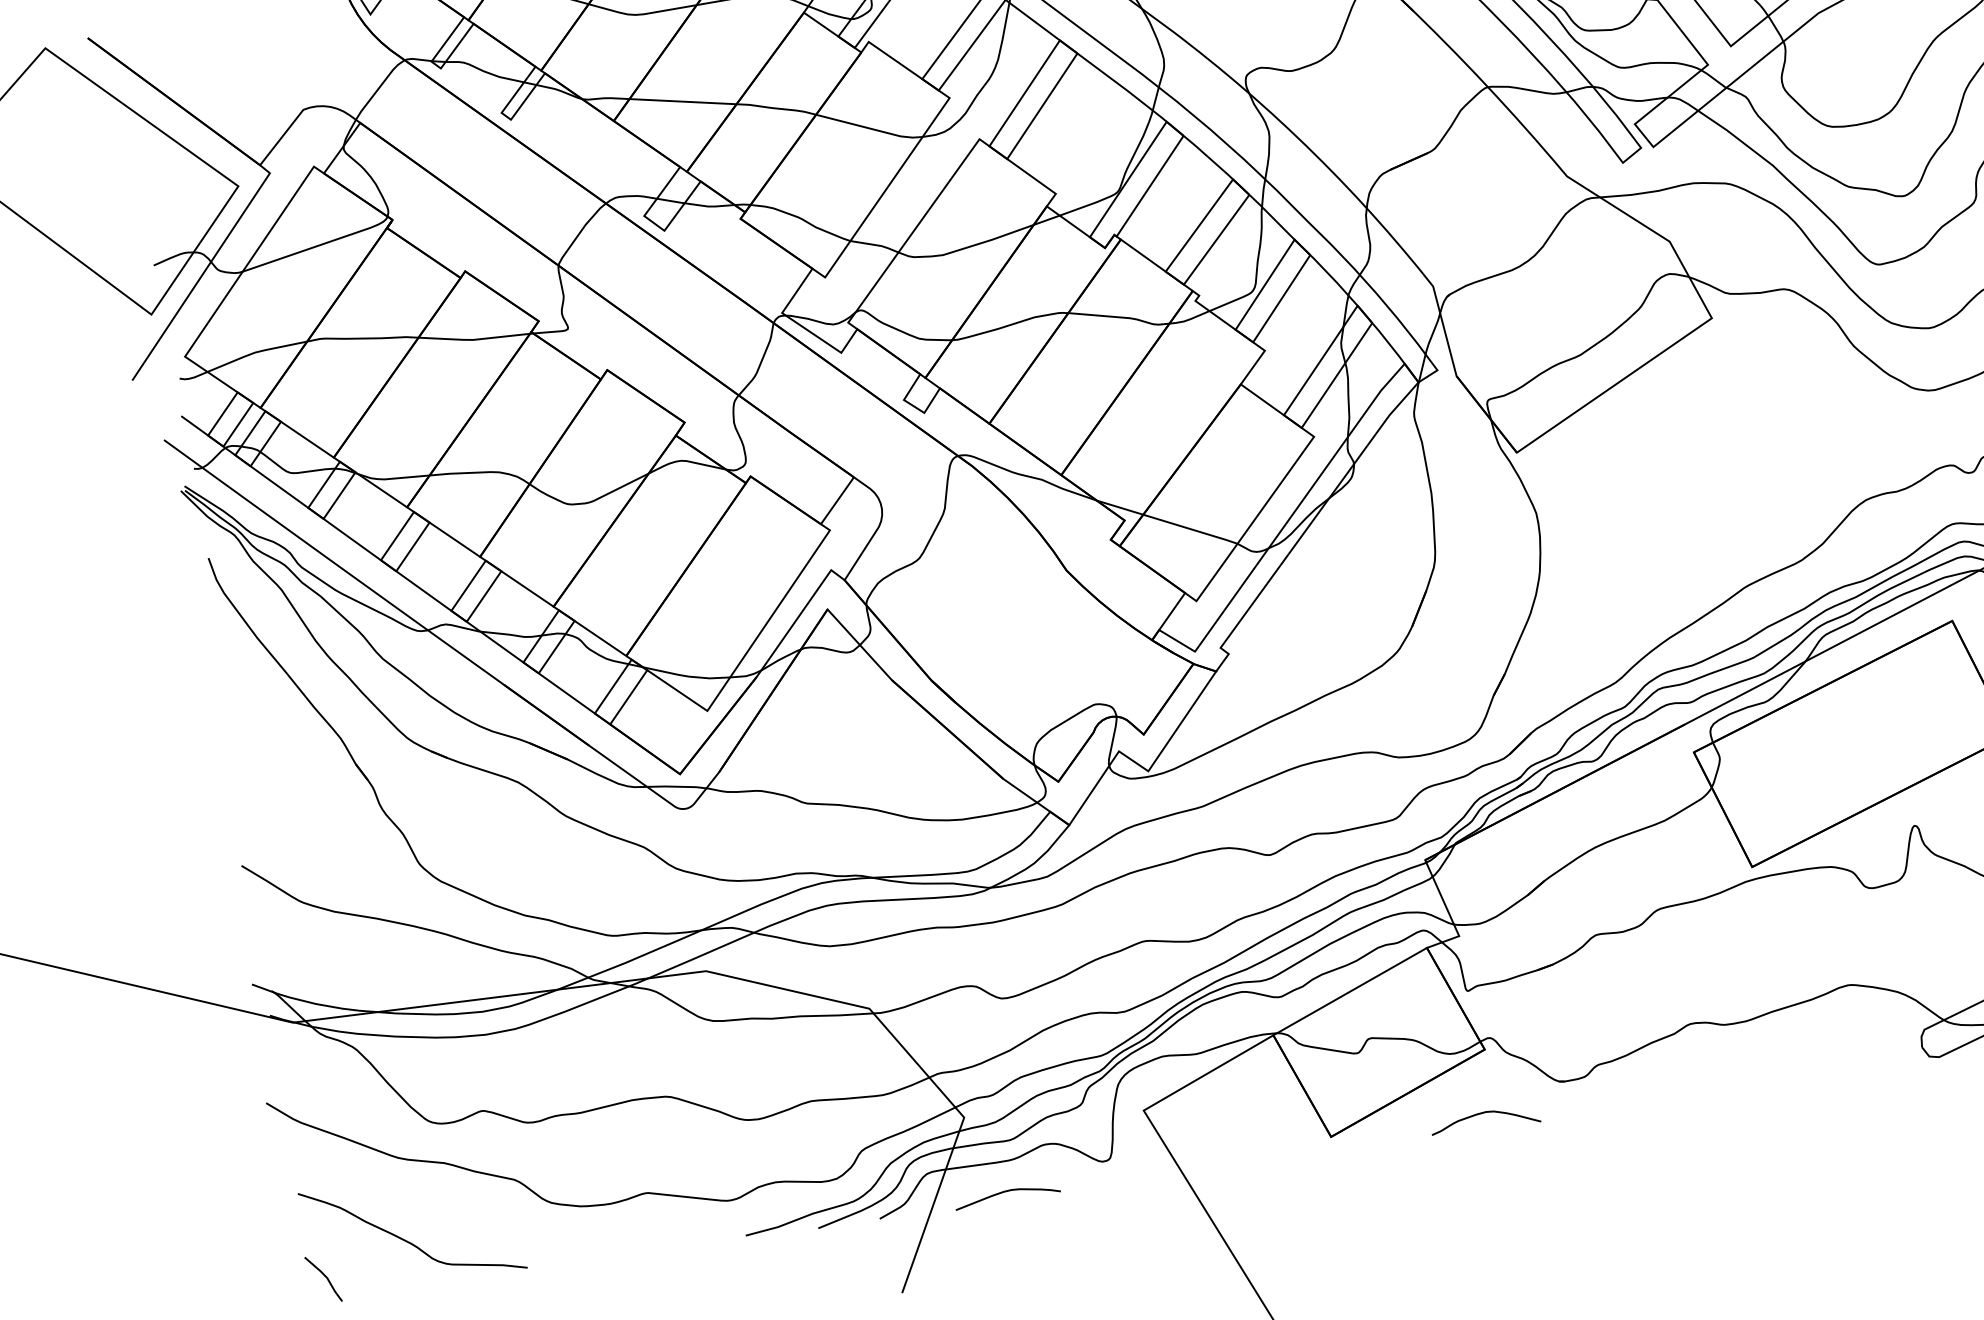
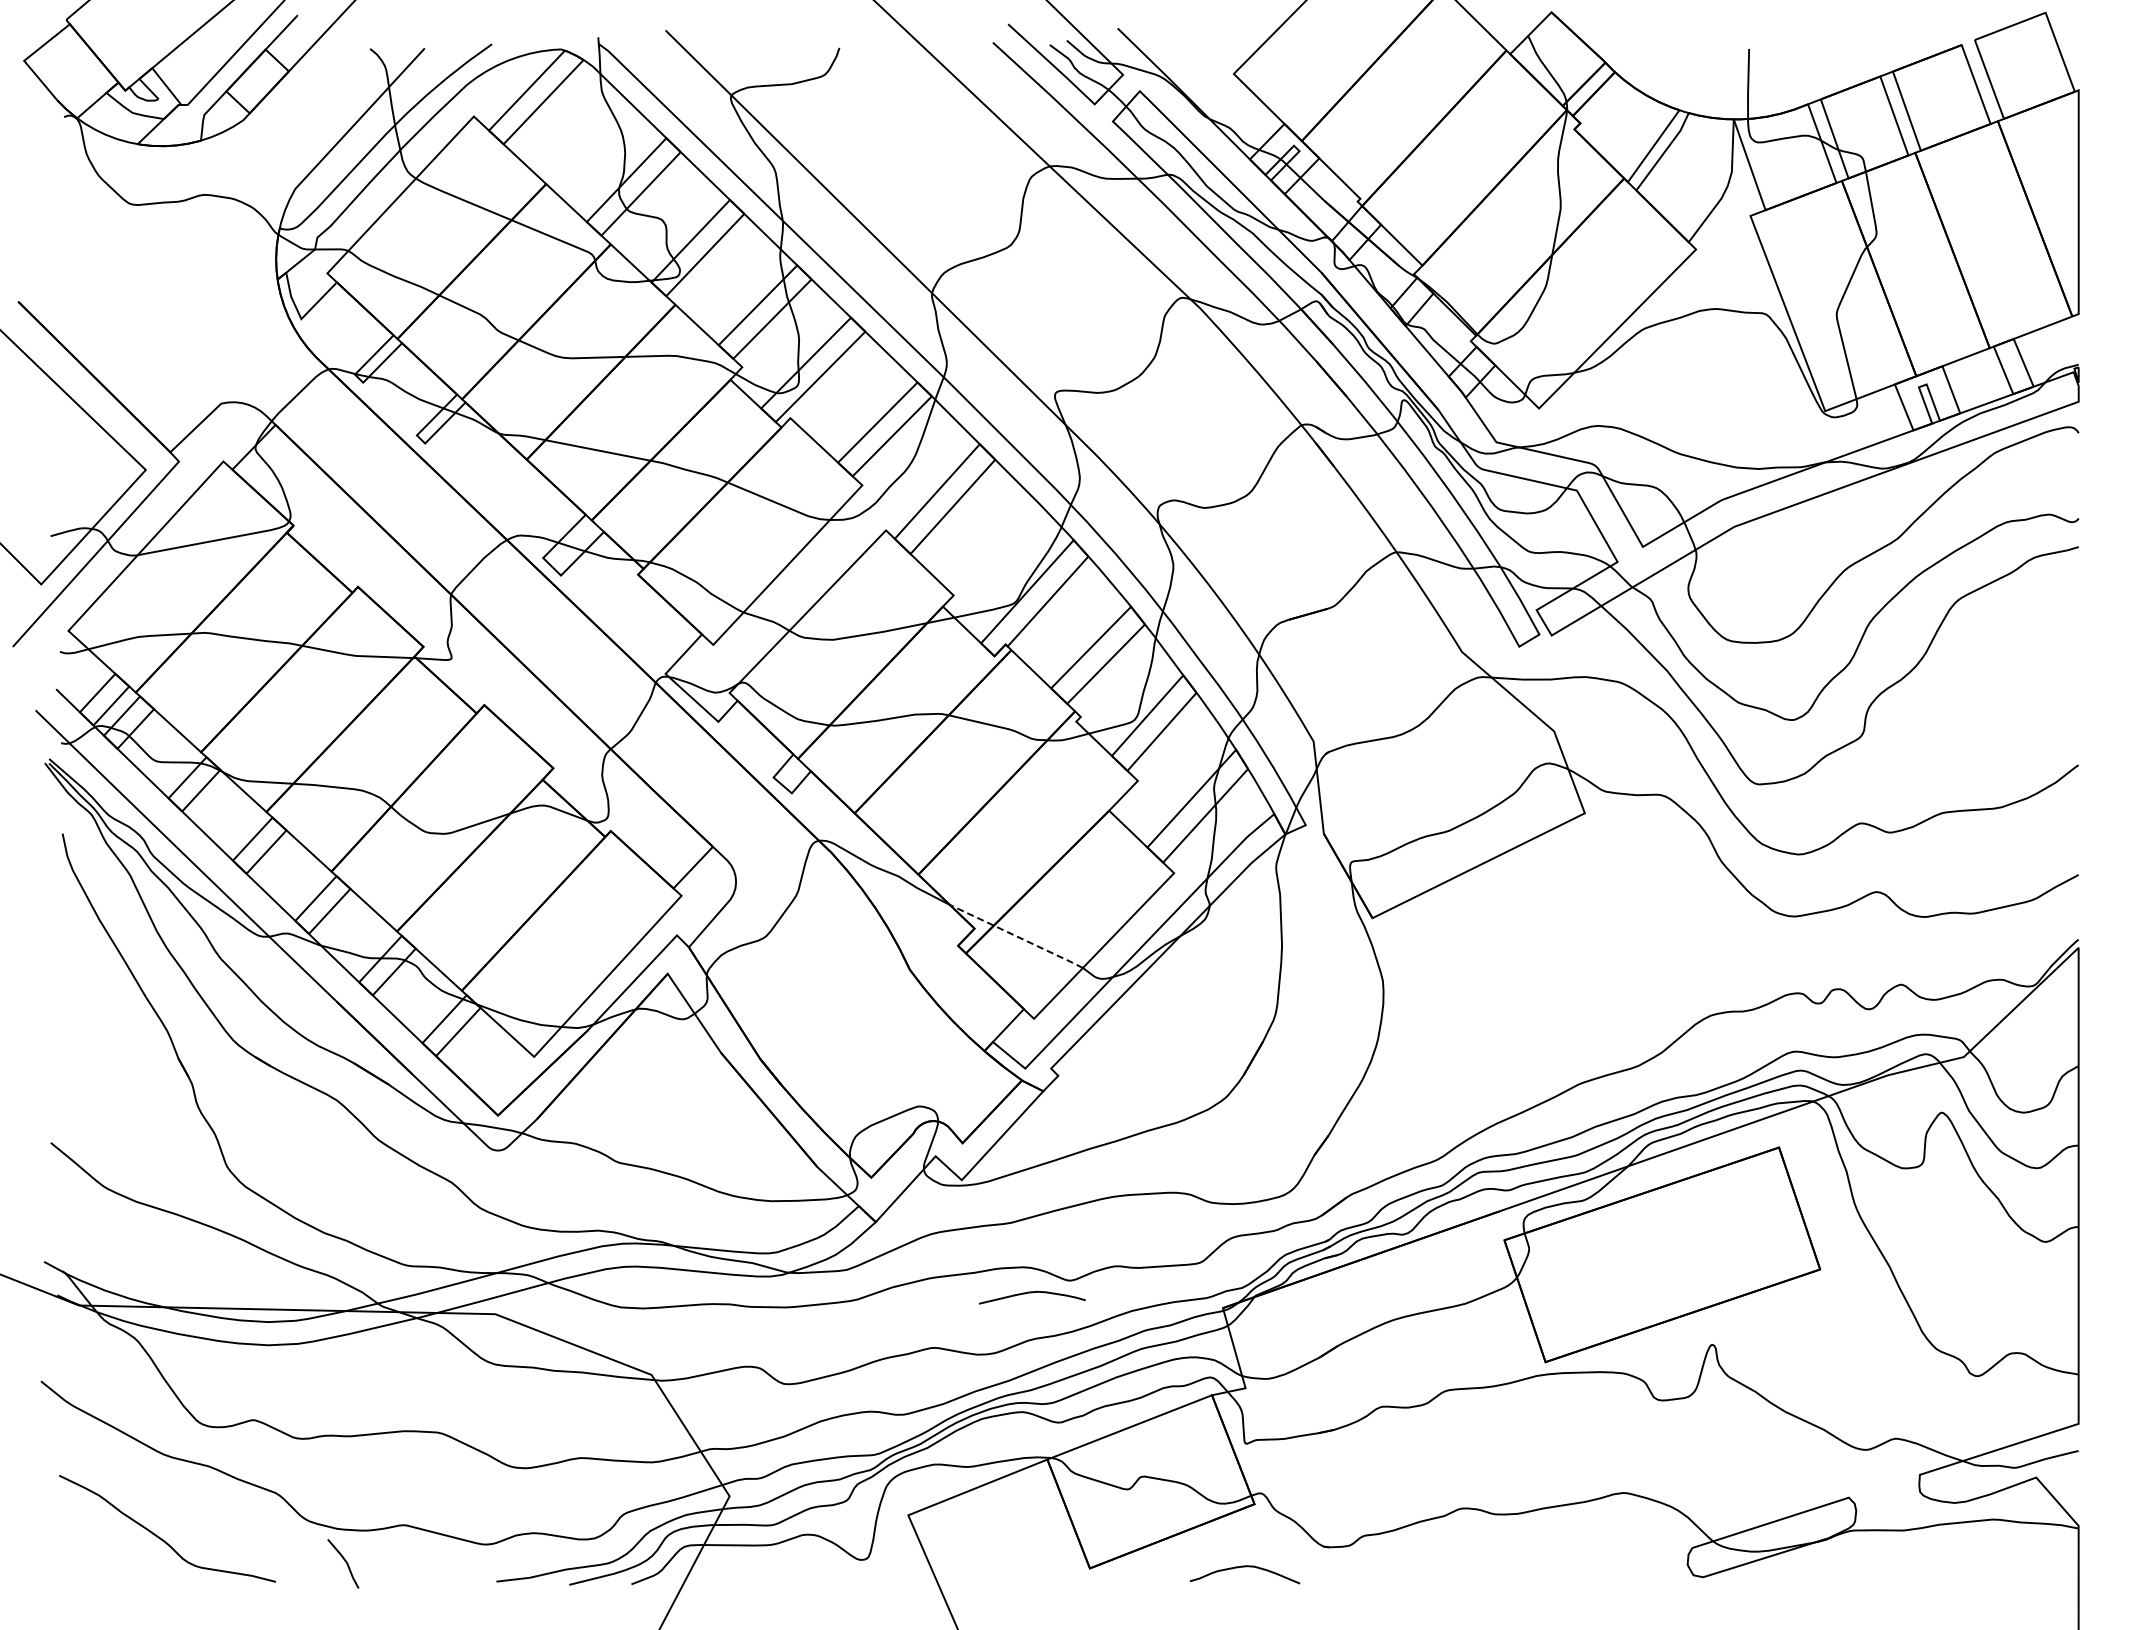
line: (1167, 522) -> (1016, 936), solid -> dashed
curve: (1007, 1192) -> (1032, 1293), moved
line: (324, 1276) -> (344, 1561), moved

